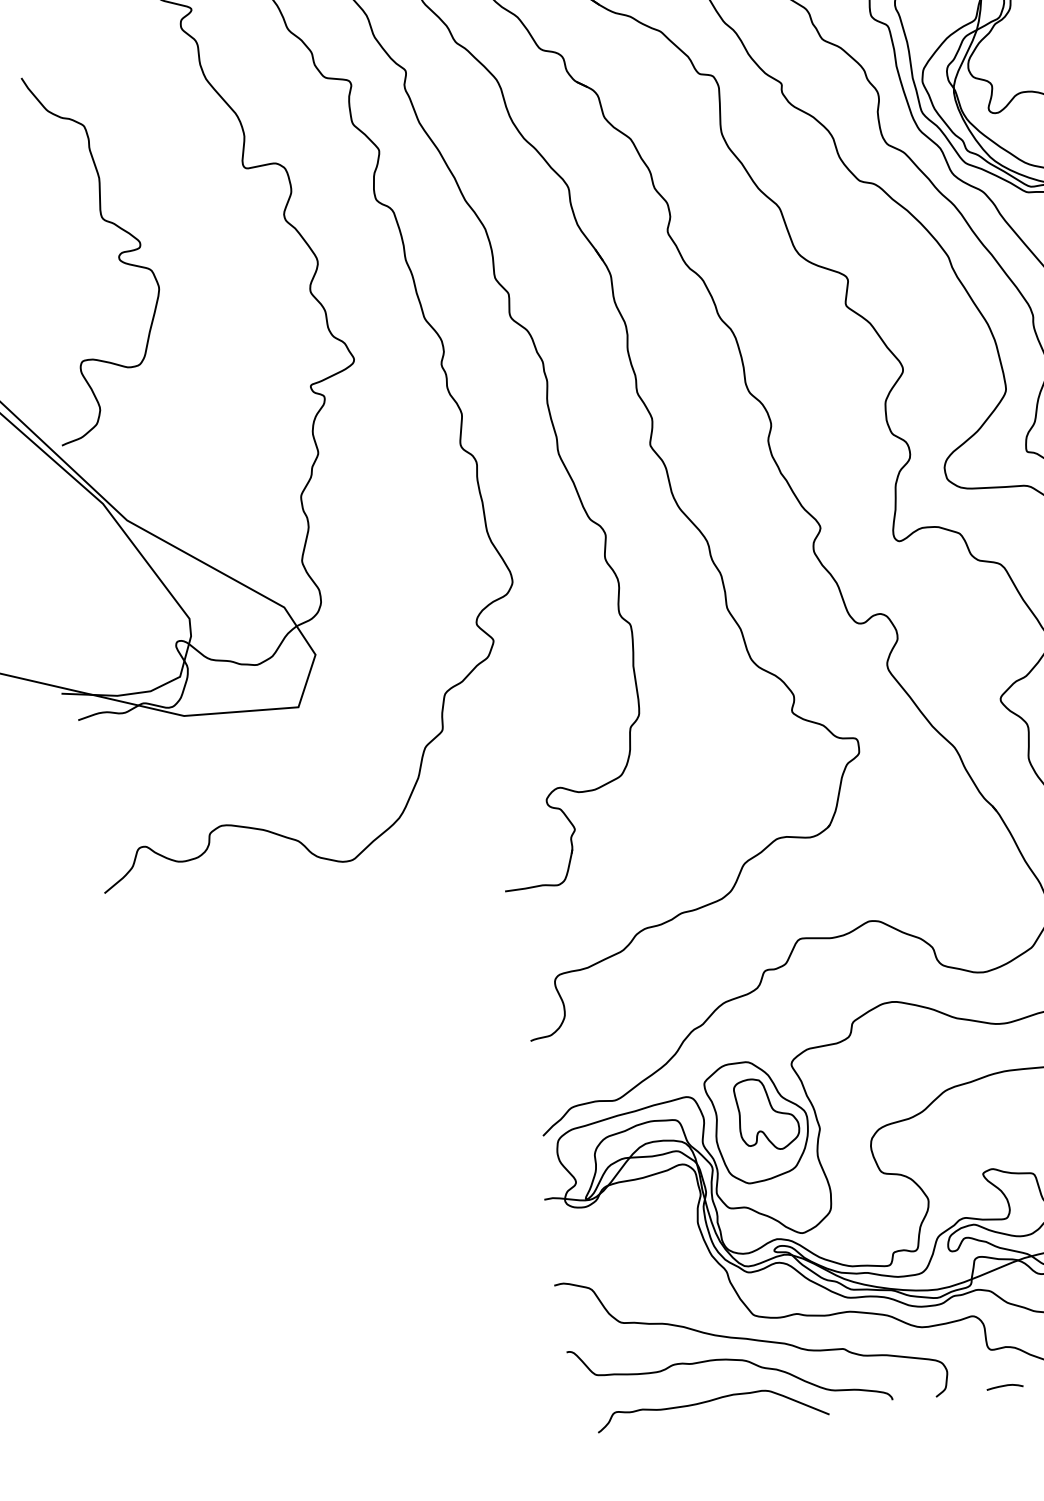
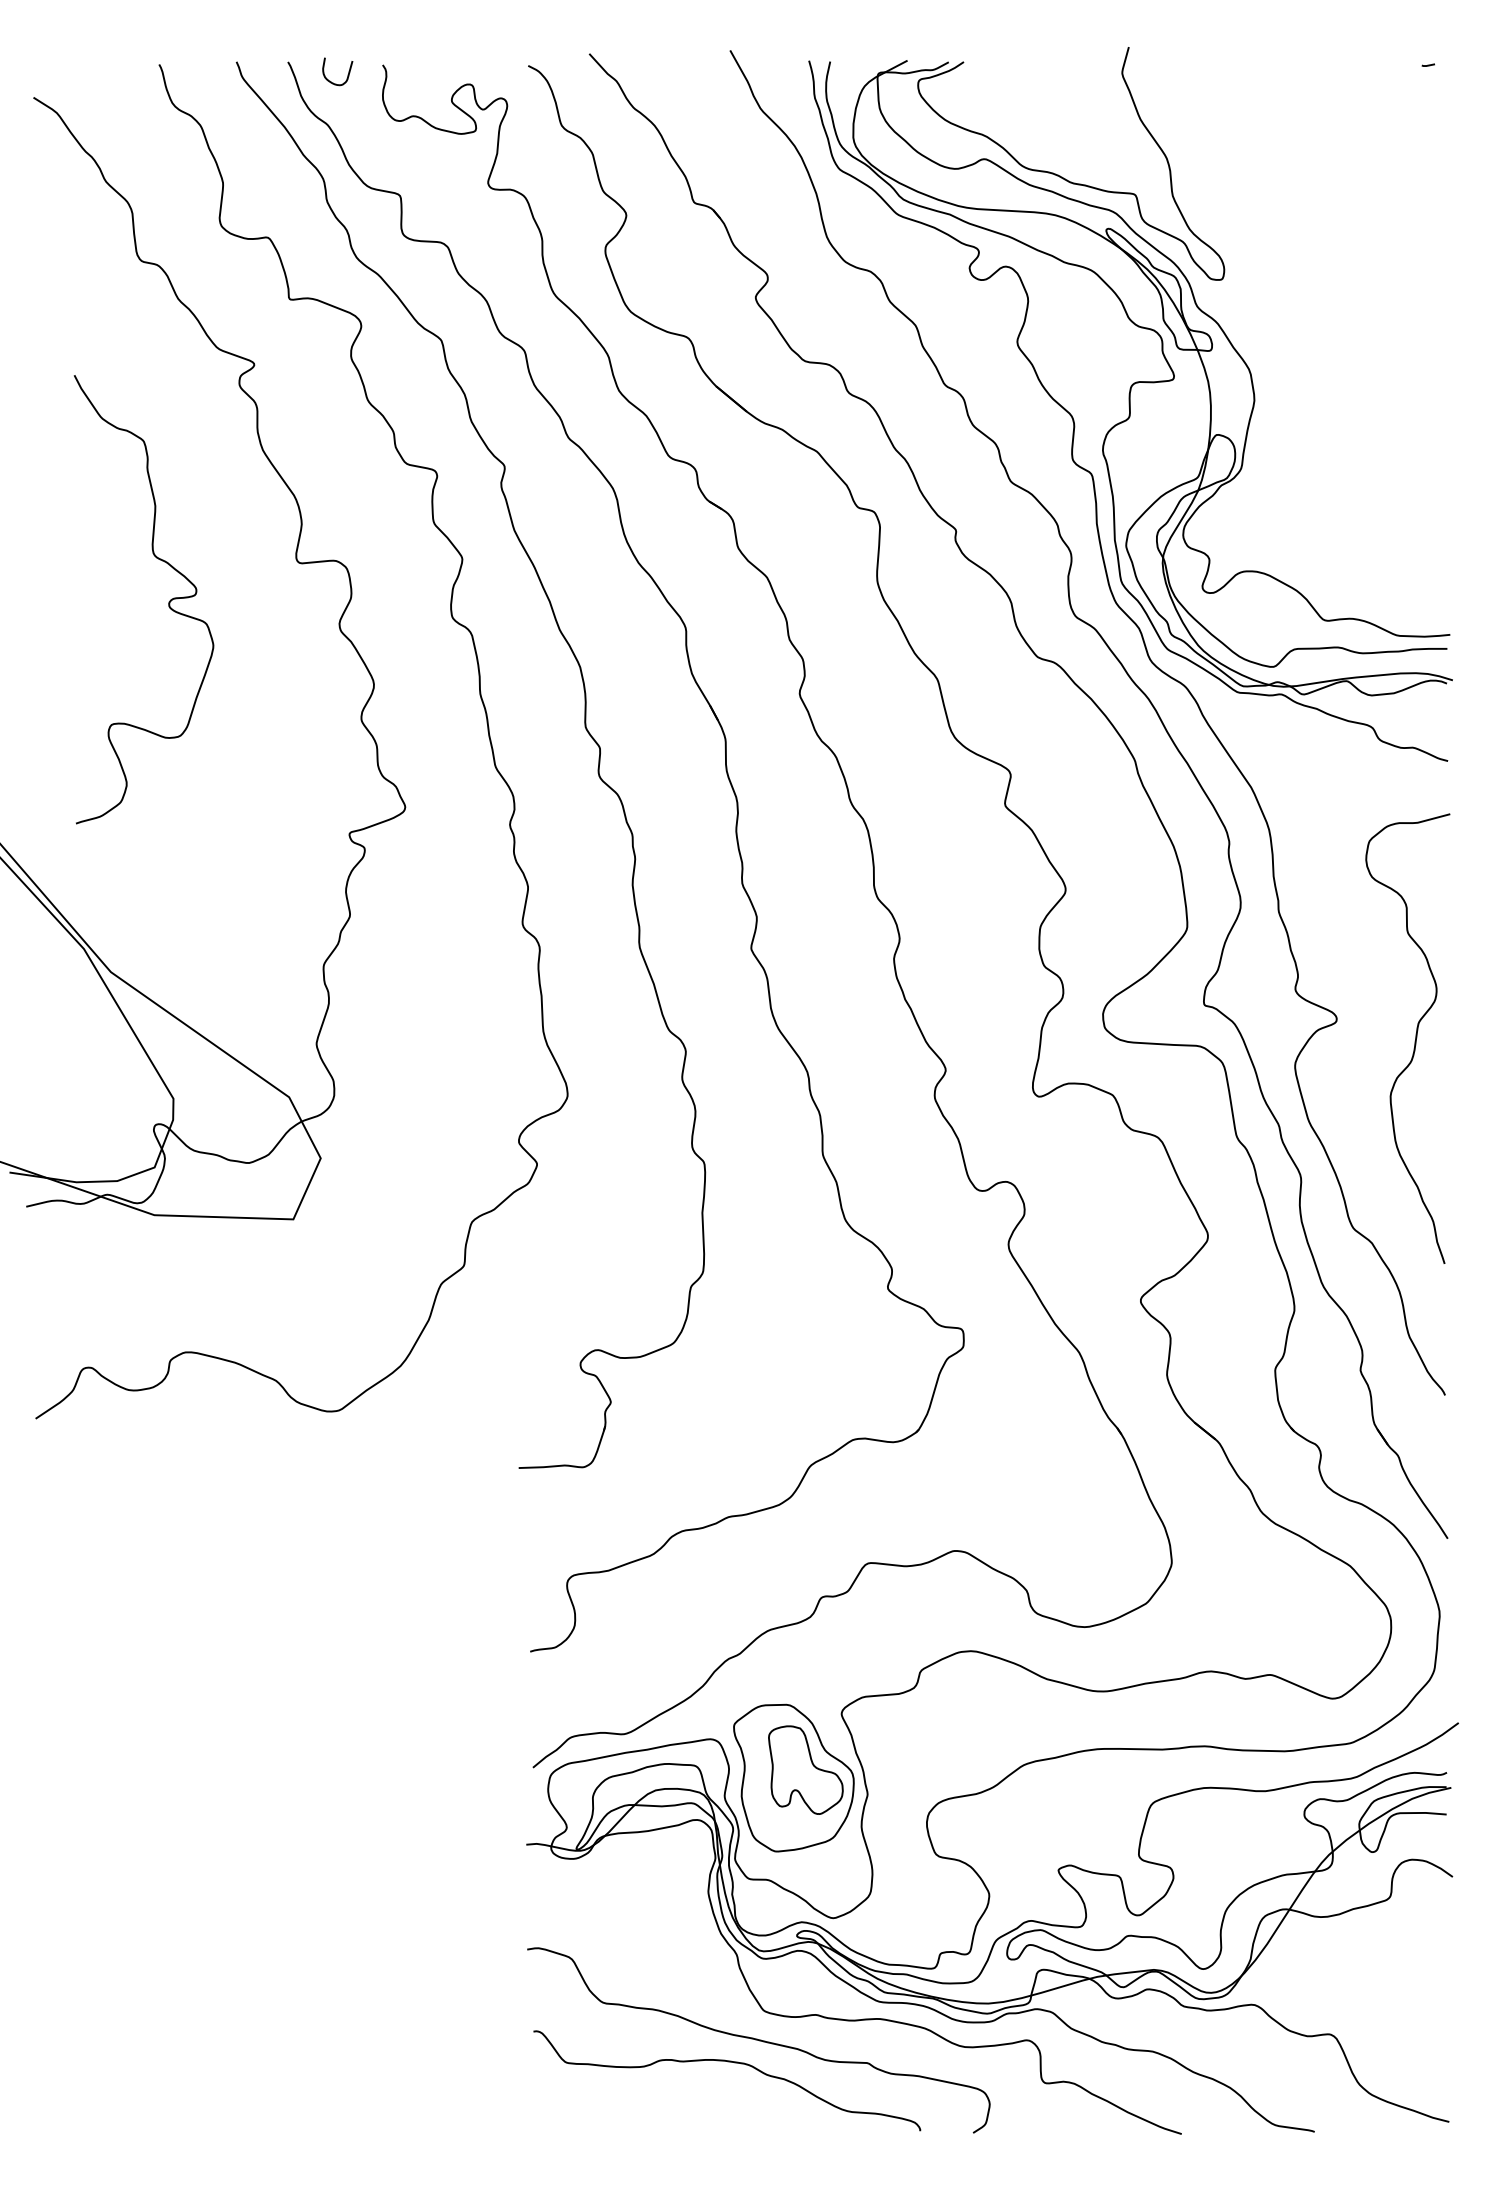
curve: (118, 256) -> (168, 602), moved
curve: (1004, 1386) -> (1057, 2129), removed
curve: (711, 1401) -> (701, 2109), removed

